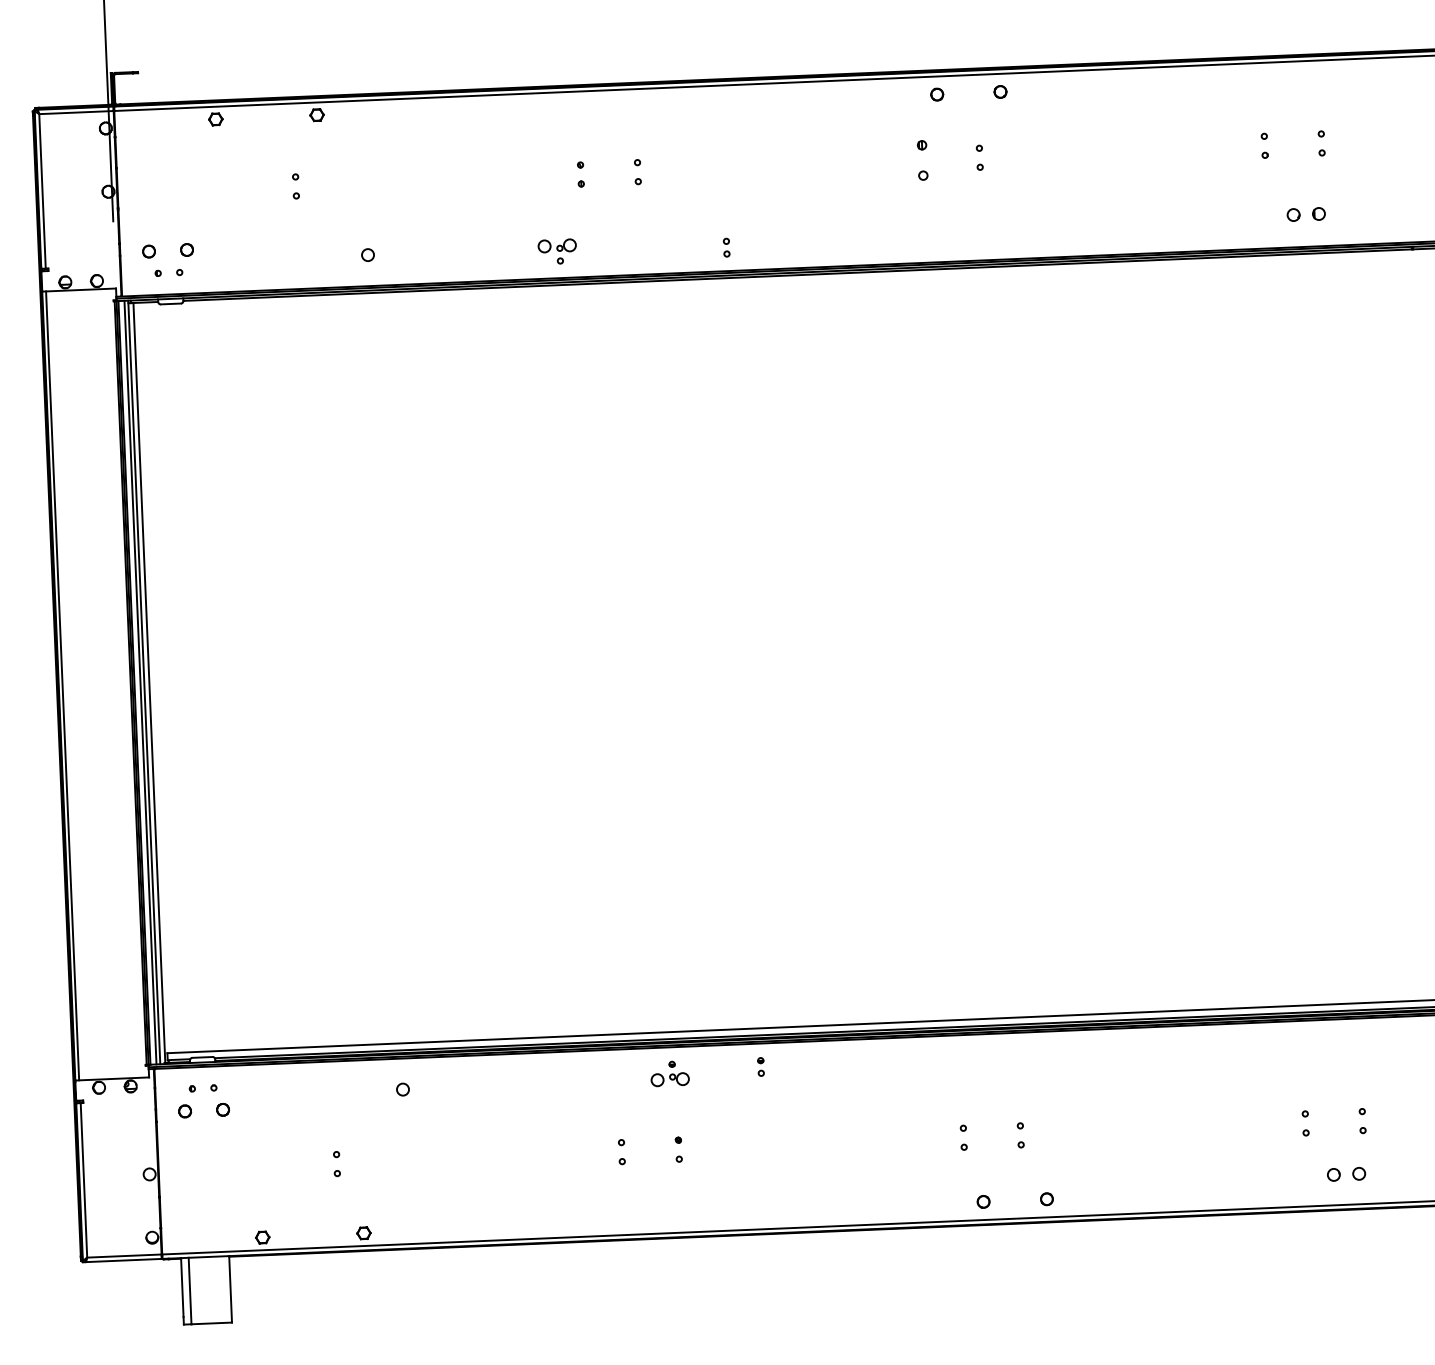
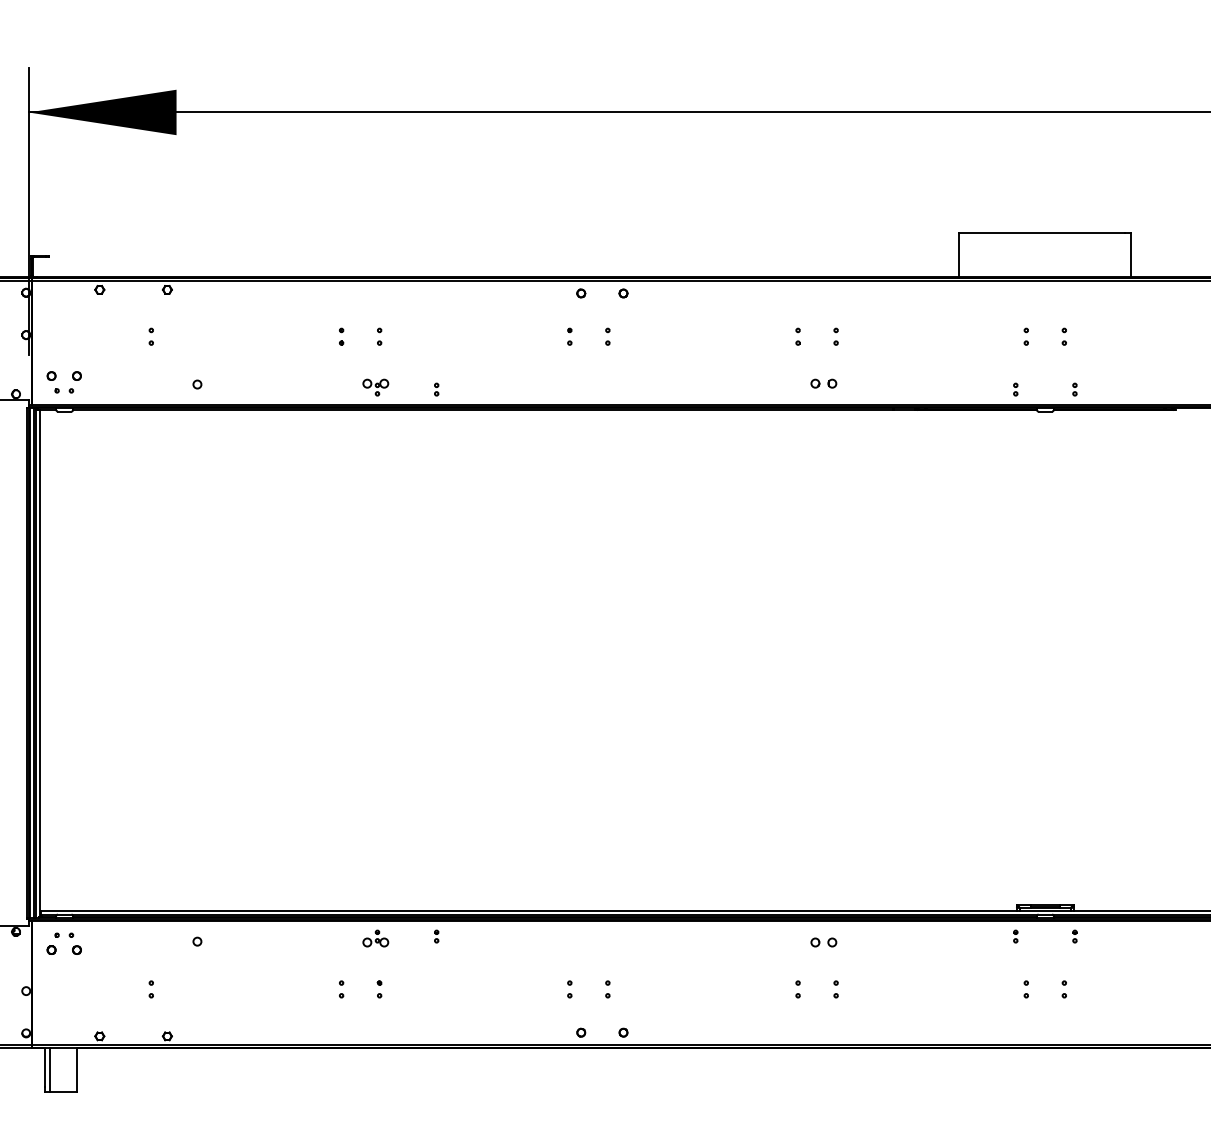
part: (922, 159) -> (569, 336), size x0.62
part: (557, 251) -> (375, 387), moved
part: (1345, 1174) -> (823, 942), moved

